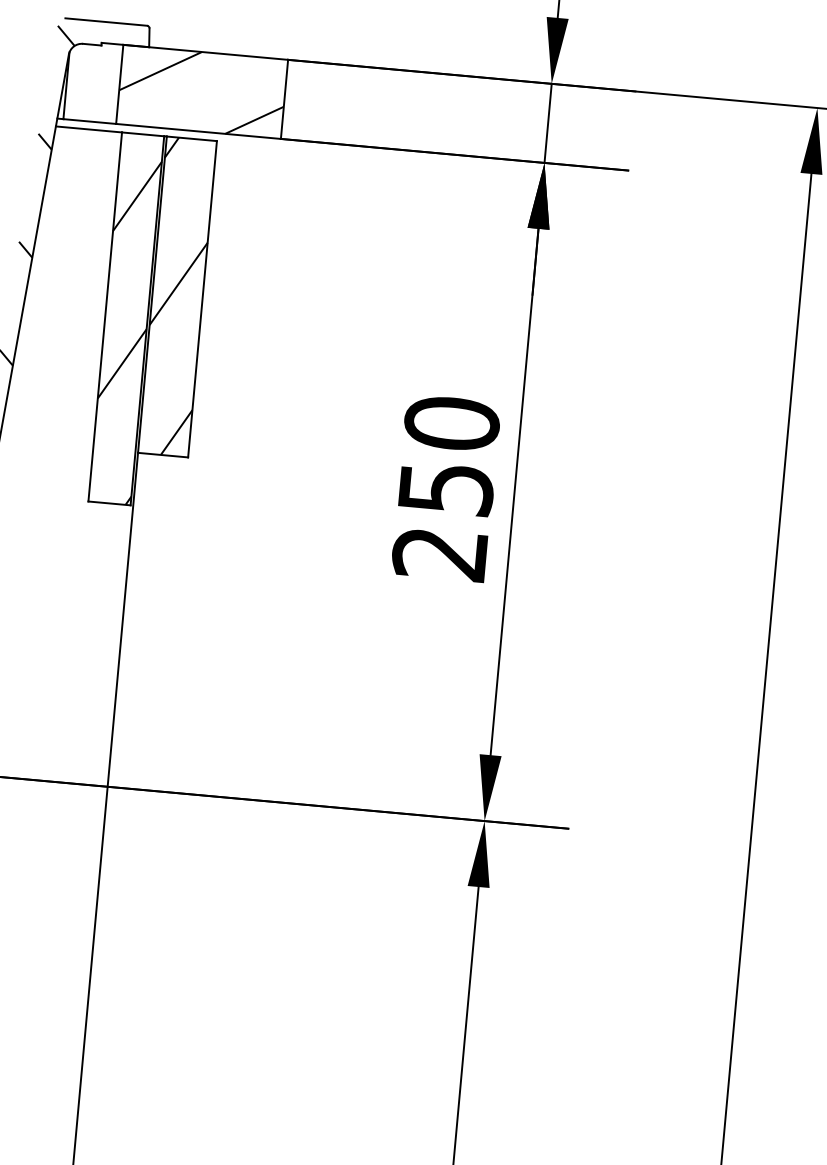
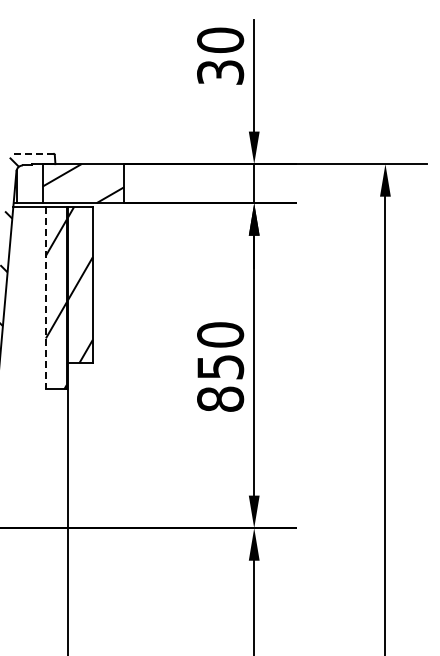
line: (104, 21) -> (32, 153), solid -> dashed
line: (104, 317) -> (45, 298), solid -> dashed
text: (440, 552) -> (220, 398), 250 -> 850

